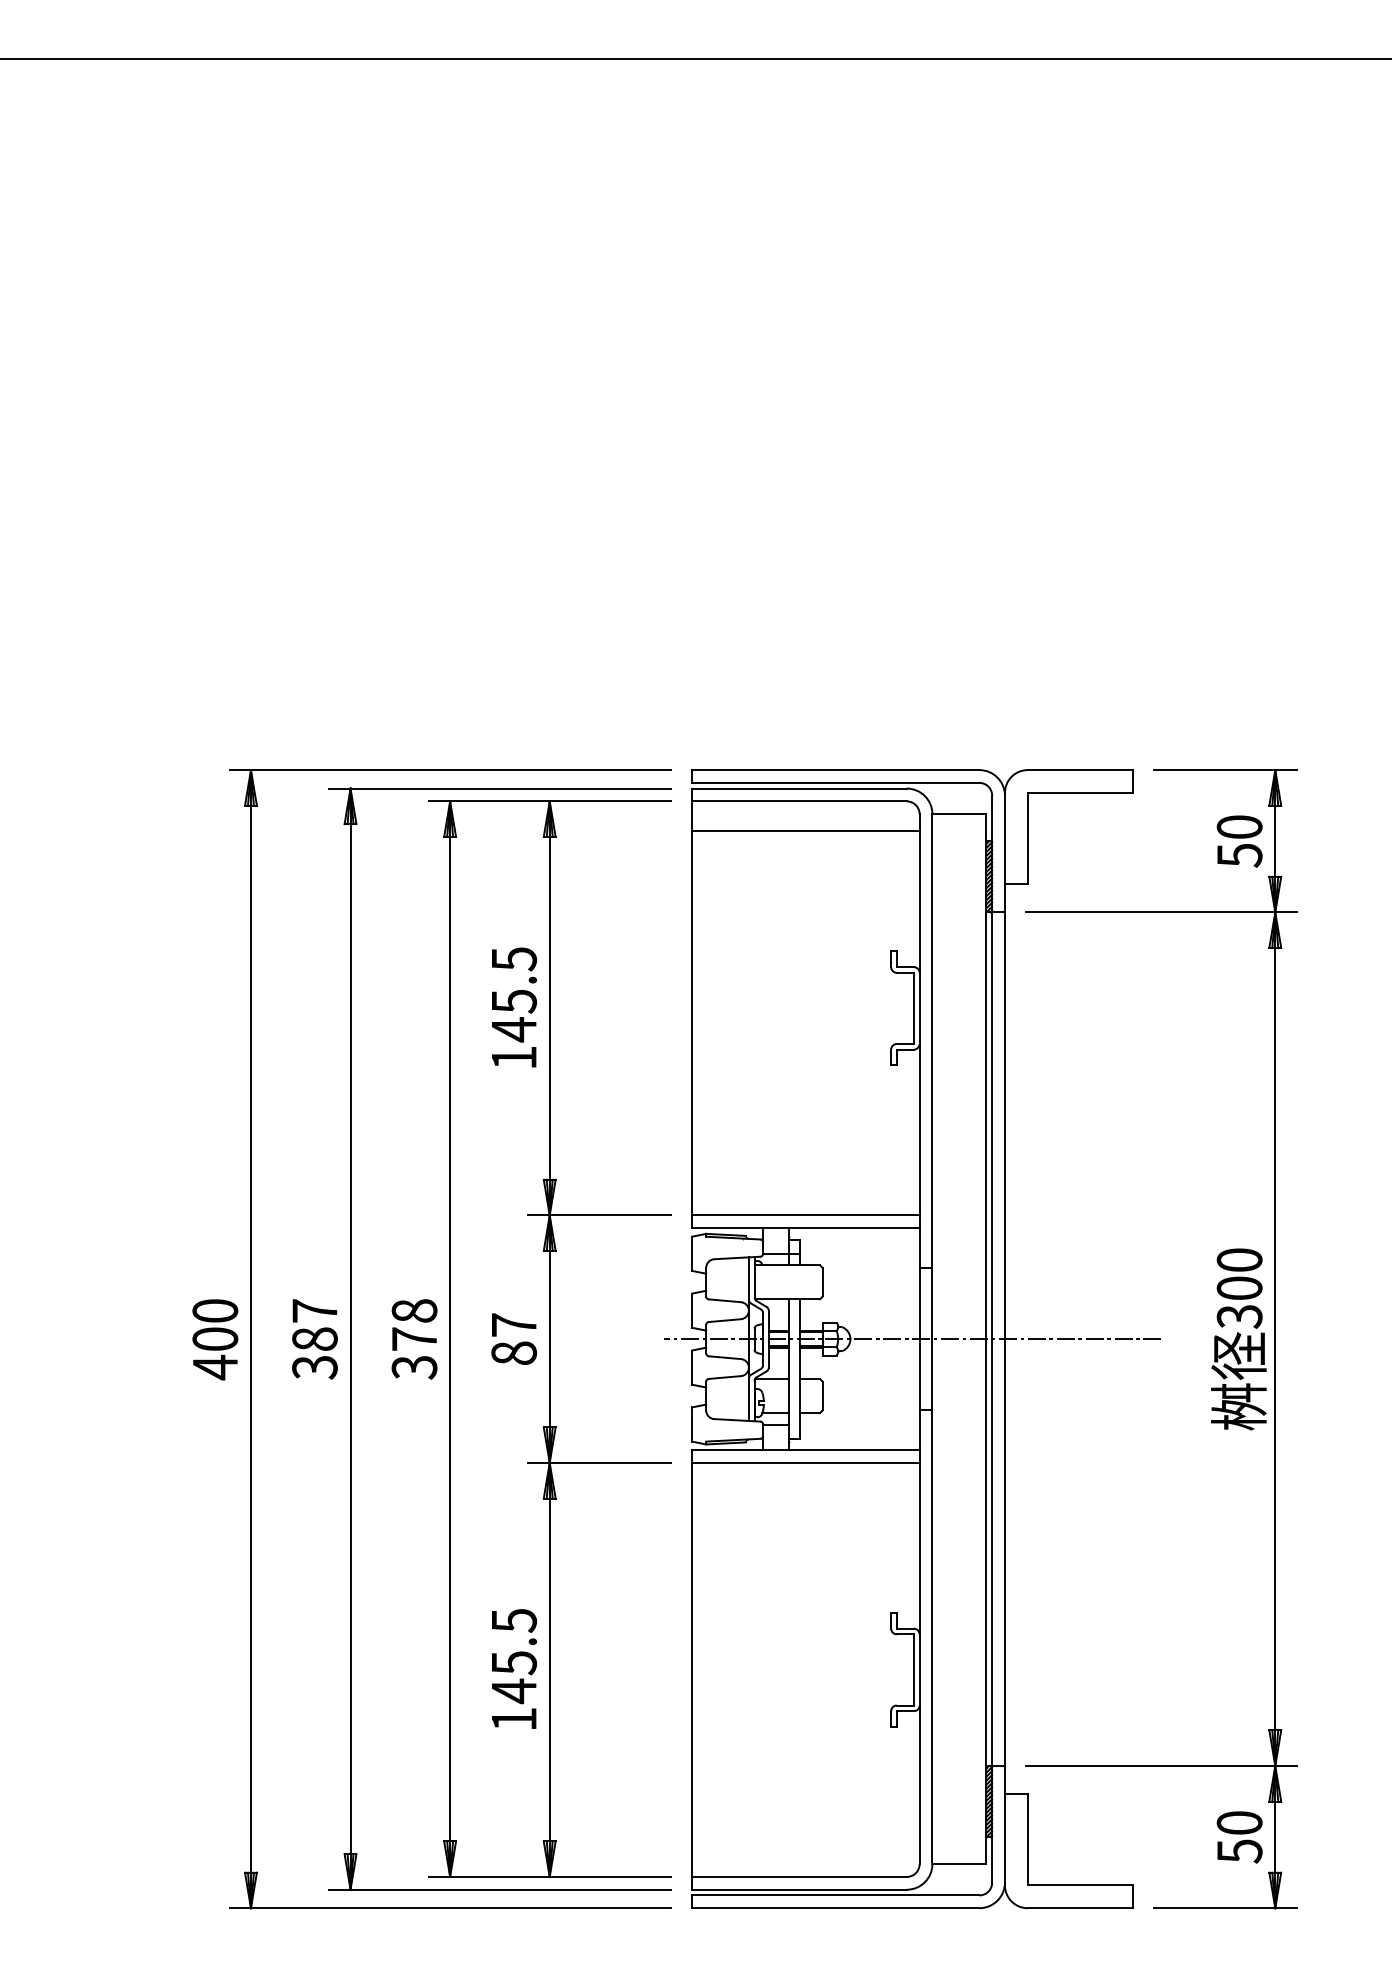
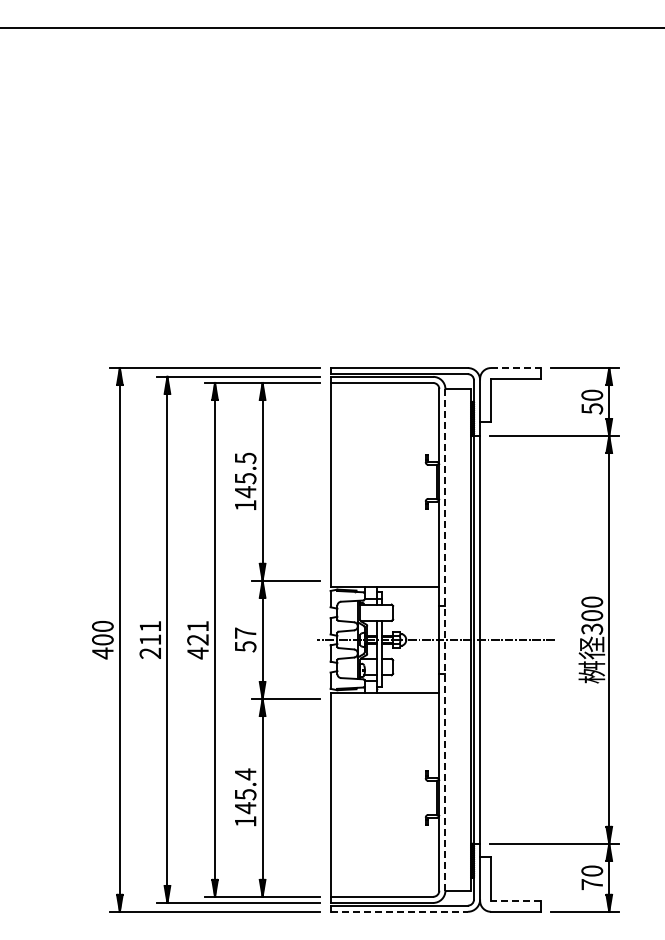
line: (1081, 771) -> (516, 368), solid -> dashed
line: (804, 831) -> (384, 397), removed
line: (804, 1214) -> (384, 580), removed
text: (315, 1338) -> (150, 639), 387 -> 211
text: (413, 1338) -> (197, 639), 378 -> 421
line: (932, 1338) -> (445, 639), solid -> dashed
text: (513, 1352) -> (245, 646), 87 -> 57
line: (804, 1463) -> (384, 699), removed
text: (513, 1620) -> (245, 774), 145.5 -> 145.4
text: (1240, 1851) -> (592, 884), 50 -> 70
line: (1079, 1884) -> (515, 900), solid -> dashed
line: (836, 1907) -> (399, 911), solid -> dashed

